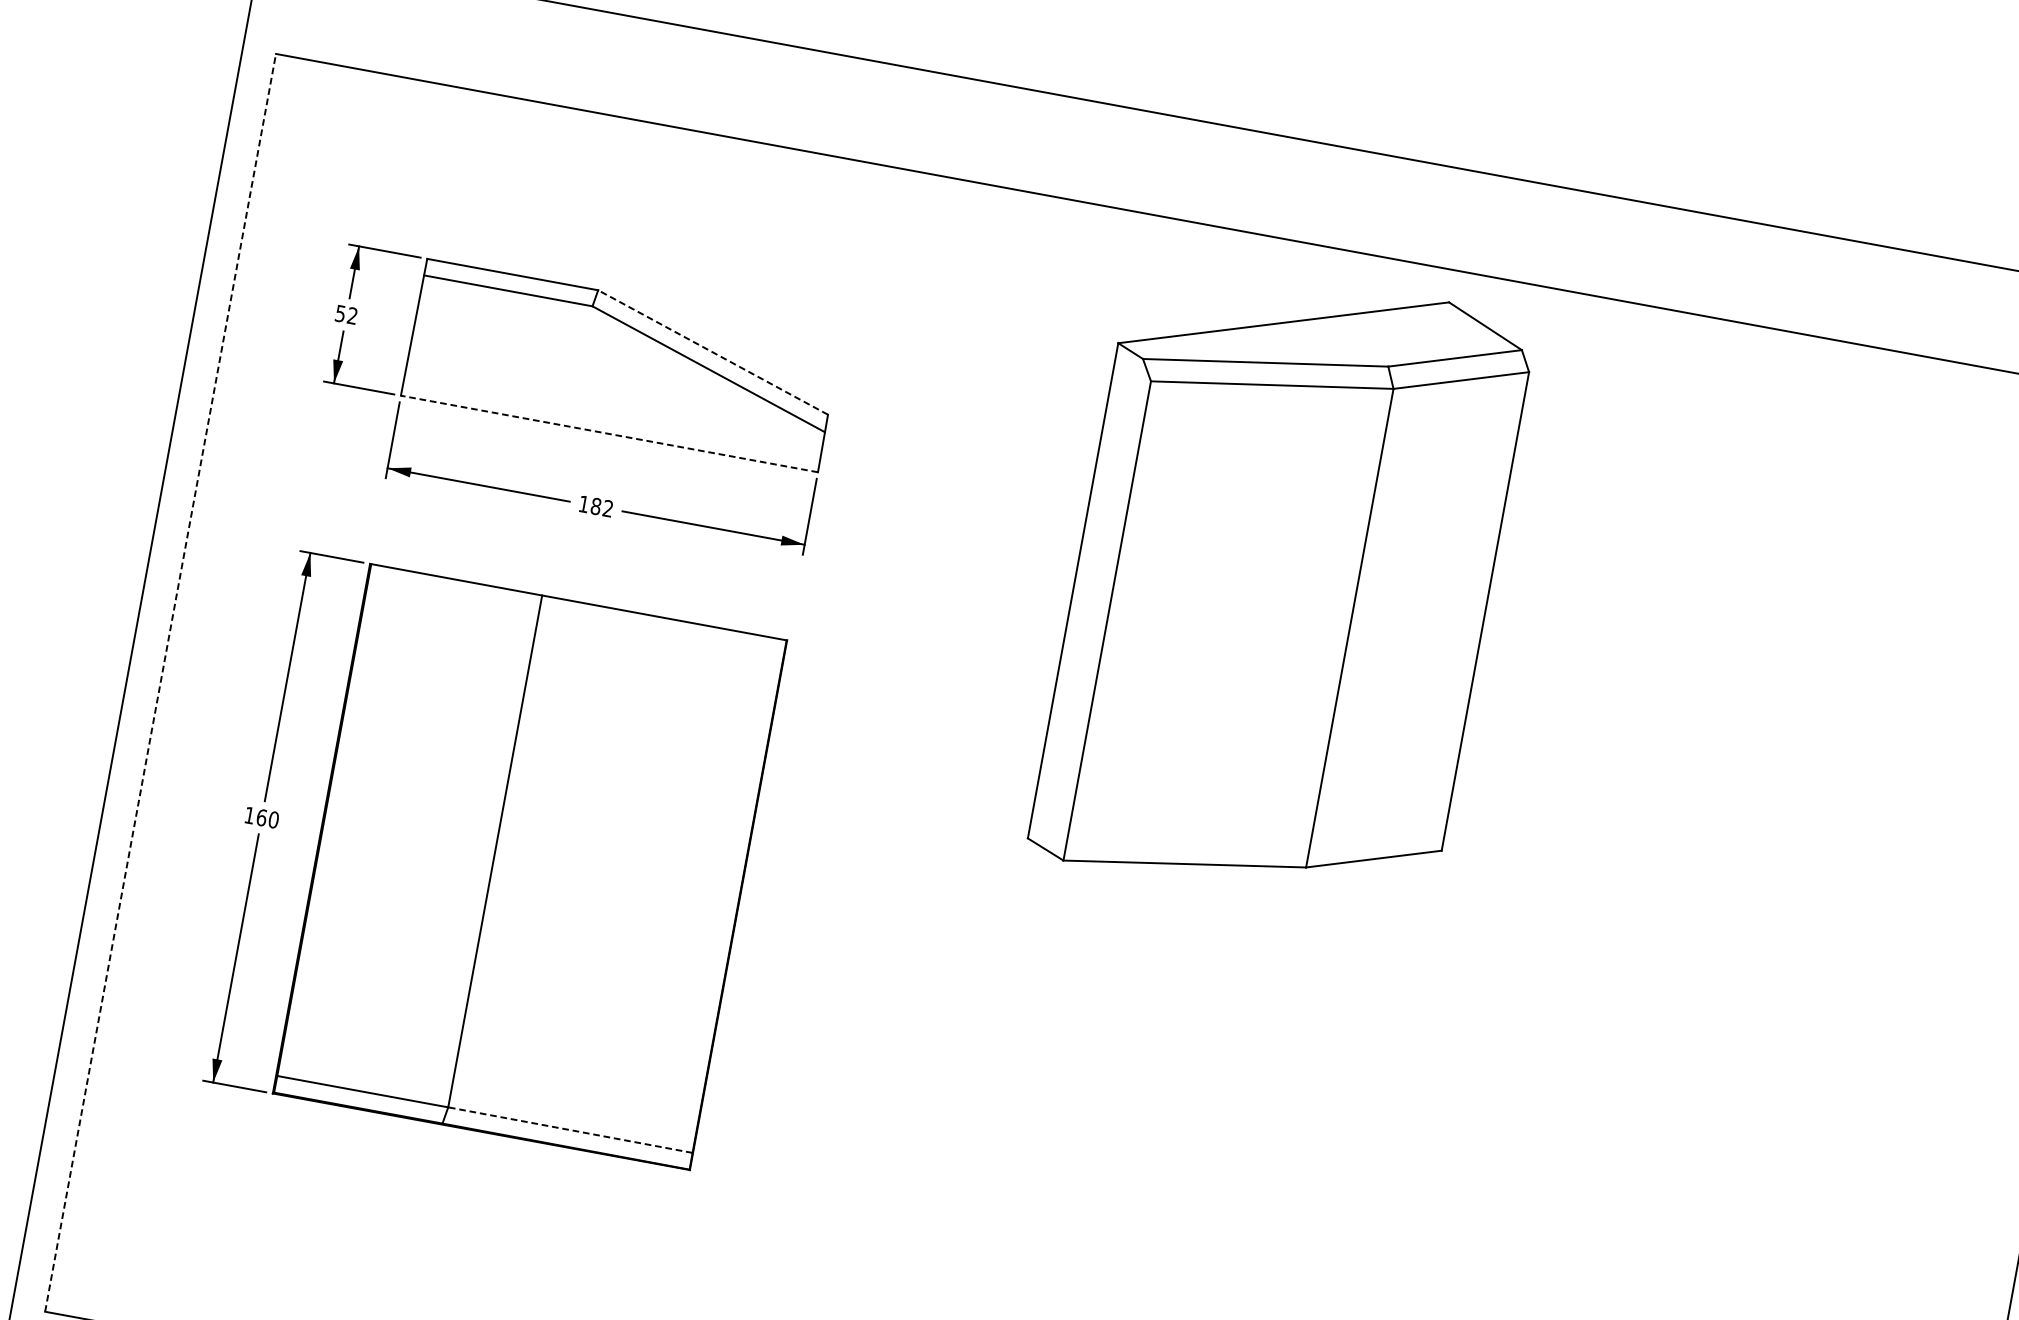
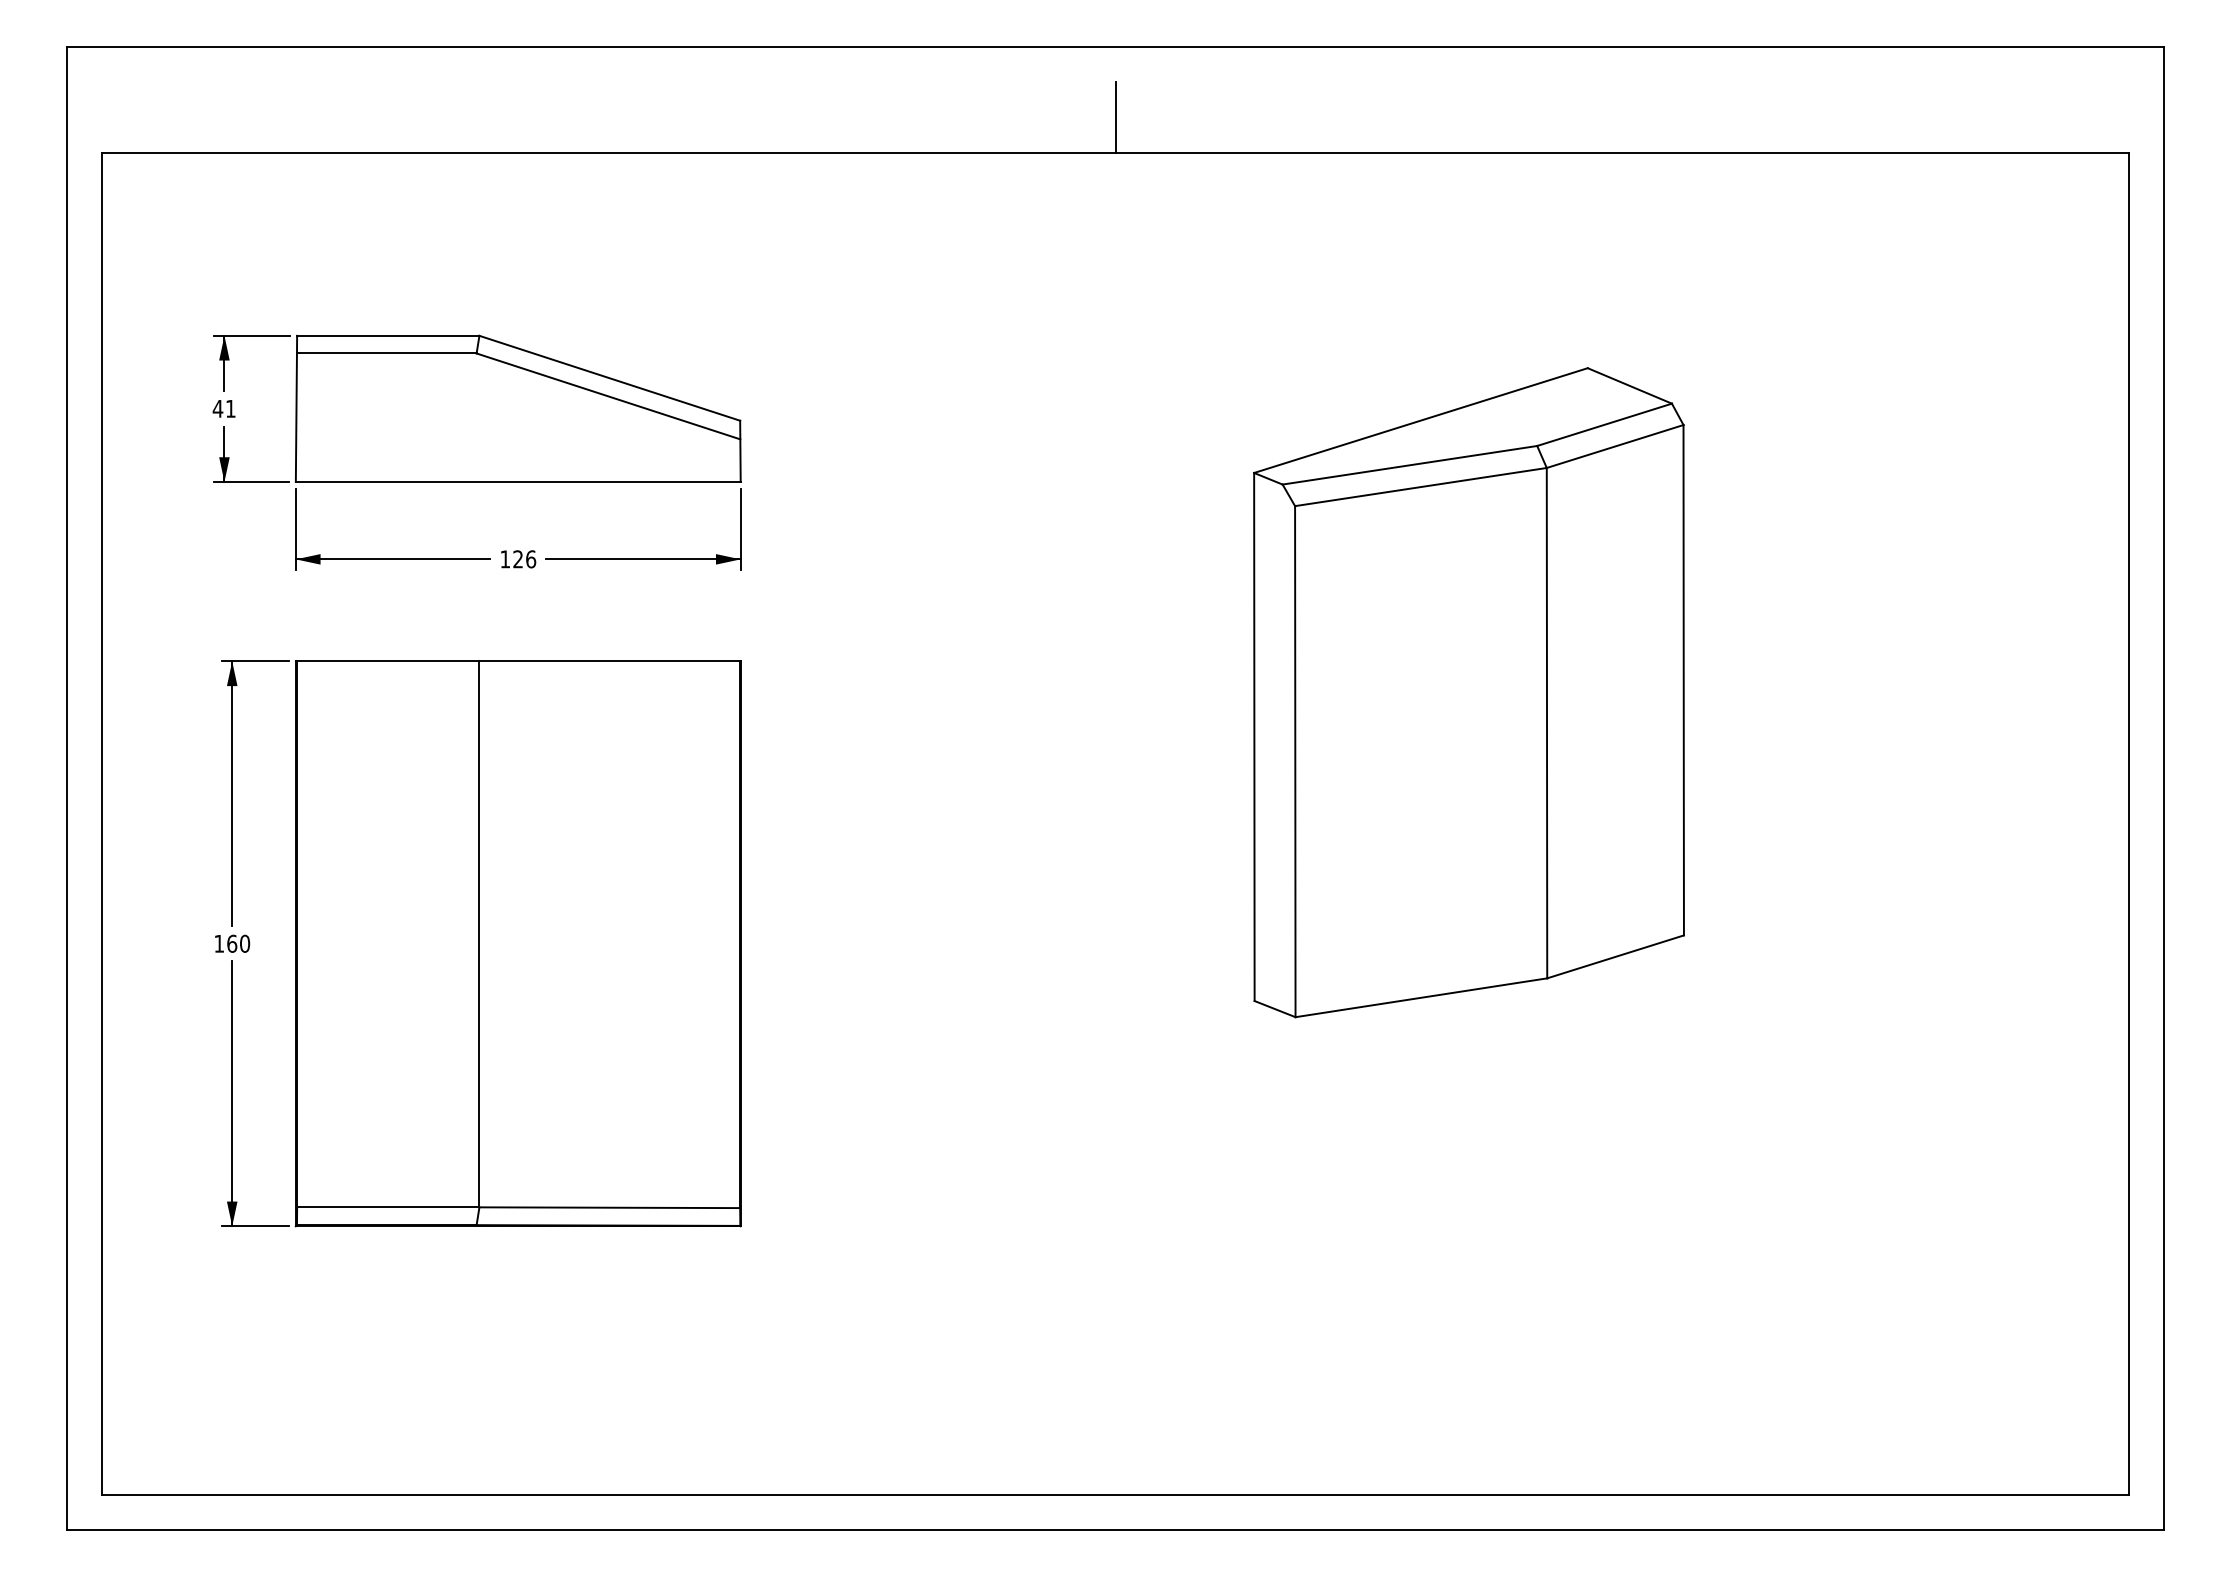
line: (1232, 195) -> (1115, 117), added
text: (345, 314) -> (223, 408), 52 -> 41
line: (712, 352) -> (609, 378), dashed -> solid
line: (608, 434) -> (517, 482), dashed -> solid
text: (601, 507) -> (524, 559), 182 -> 126
part: (1281, 585) -> (1468, 692), moved
line: (160, 682) -> (102, 823), dashed -> solid
line: (570, 1129) -> (609, 1207), dashed -> solid

